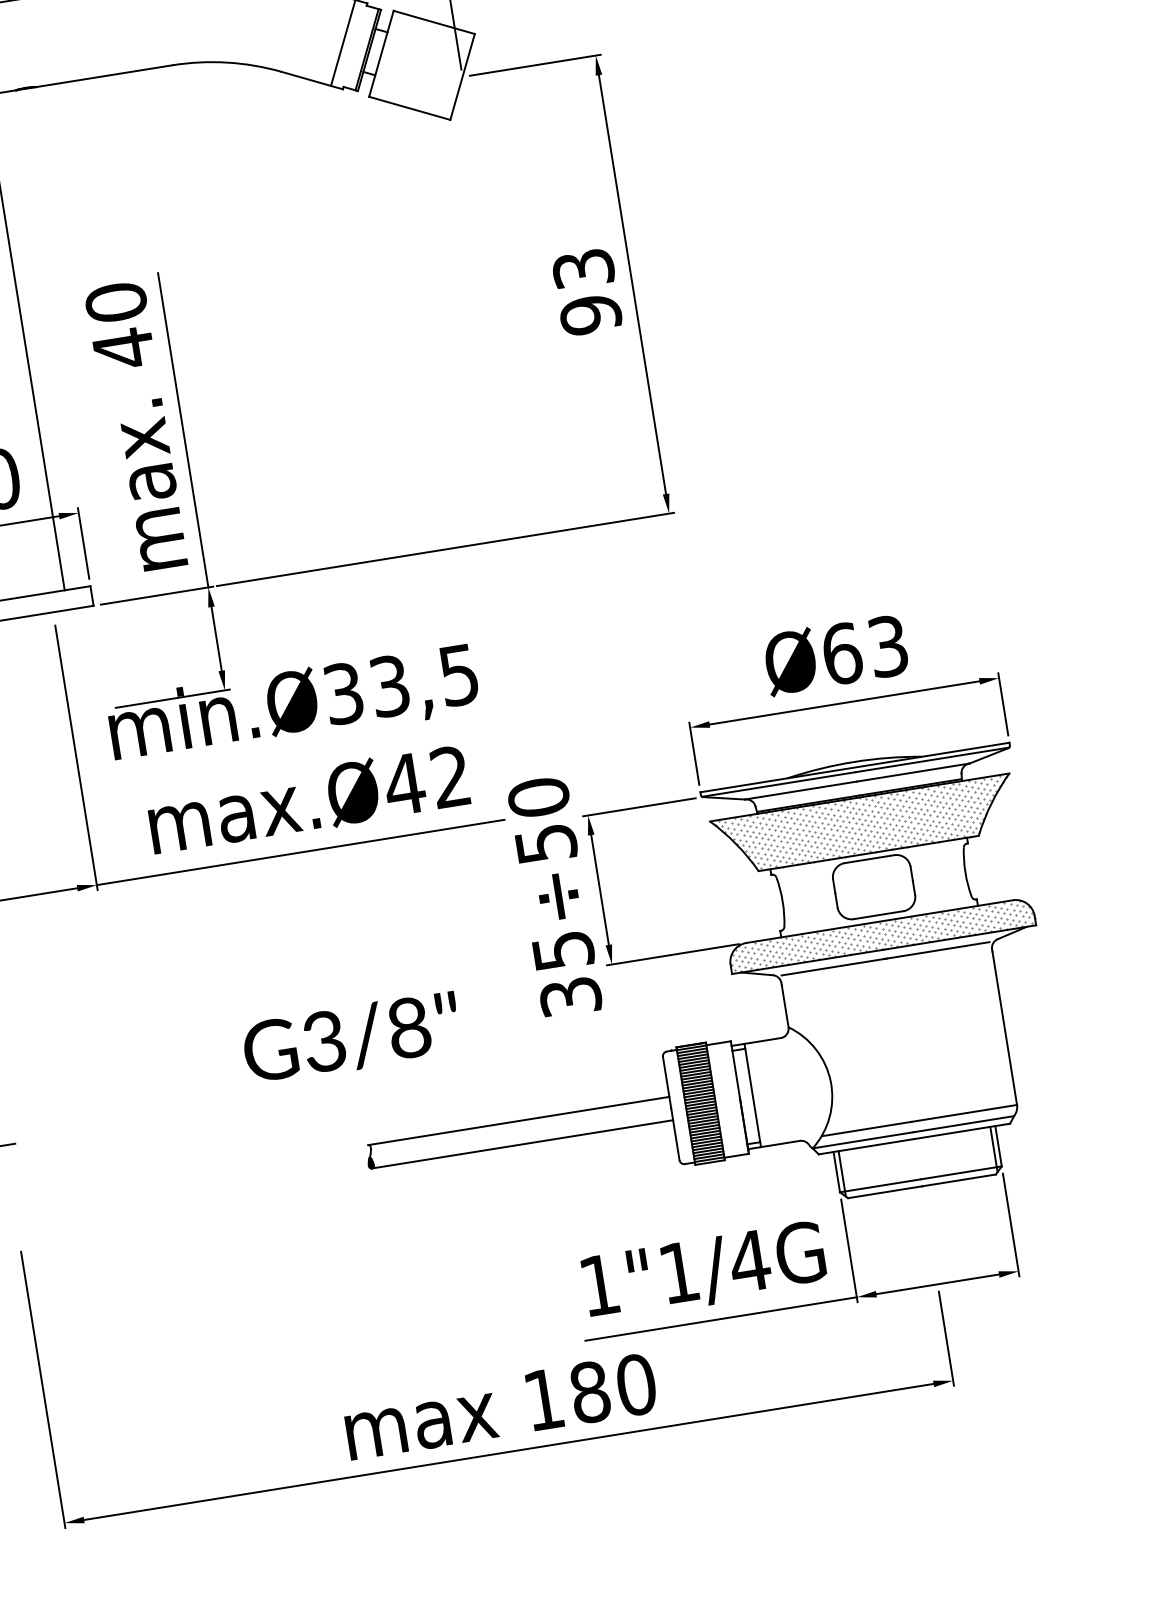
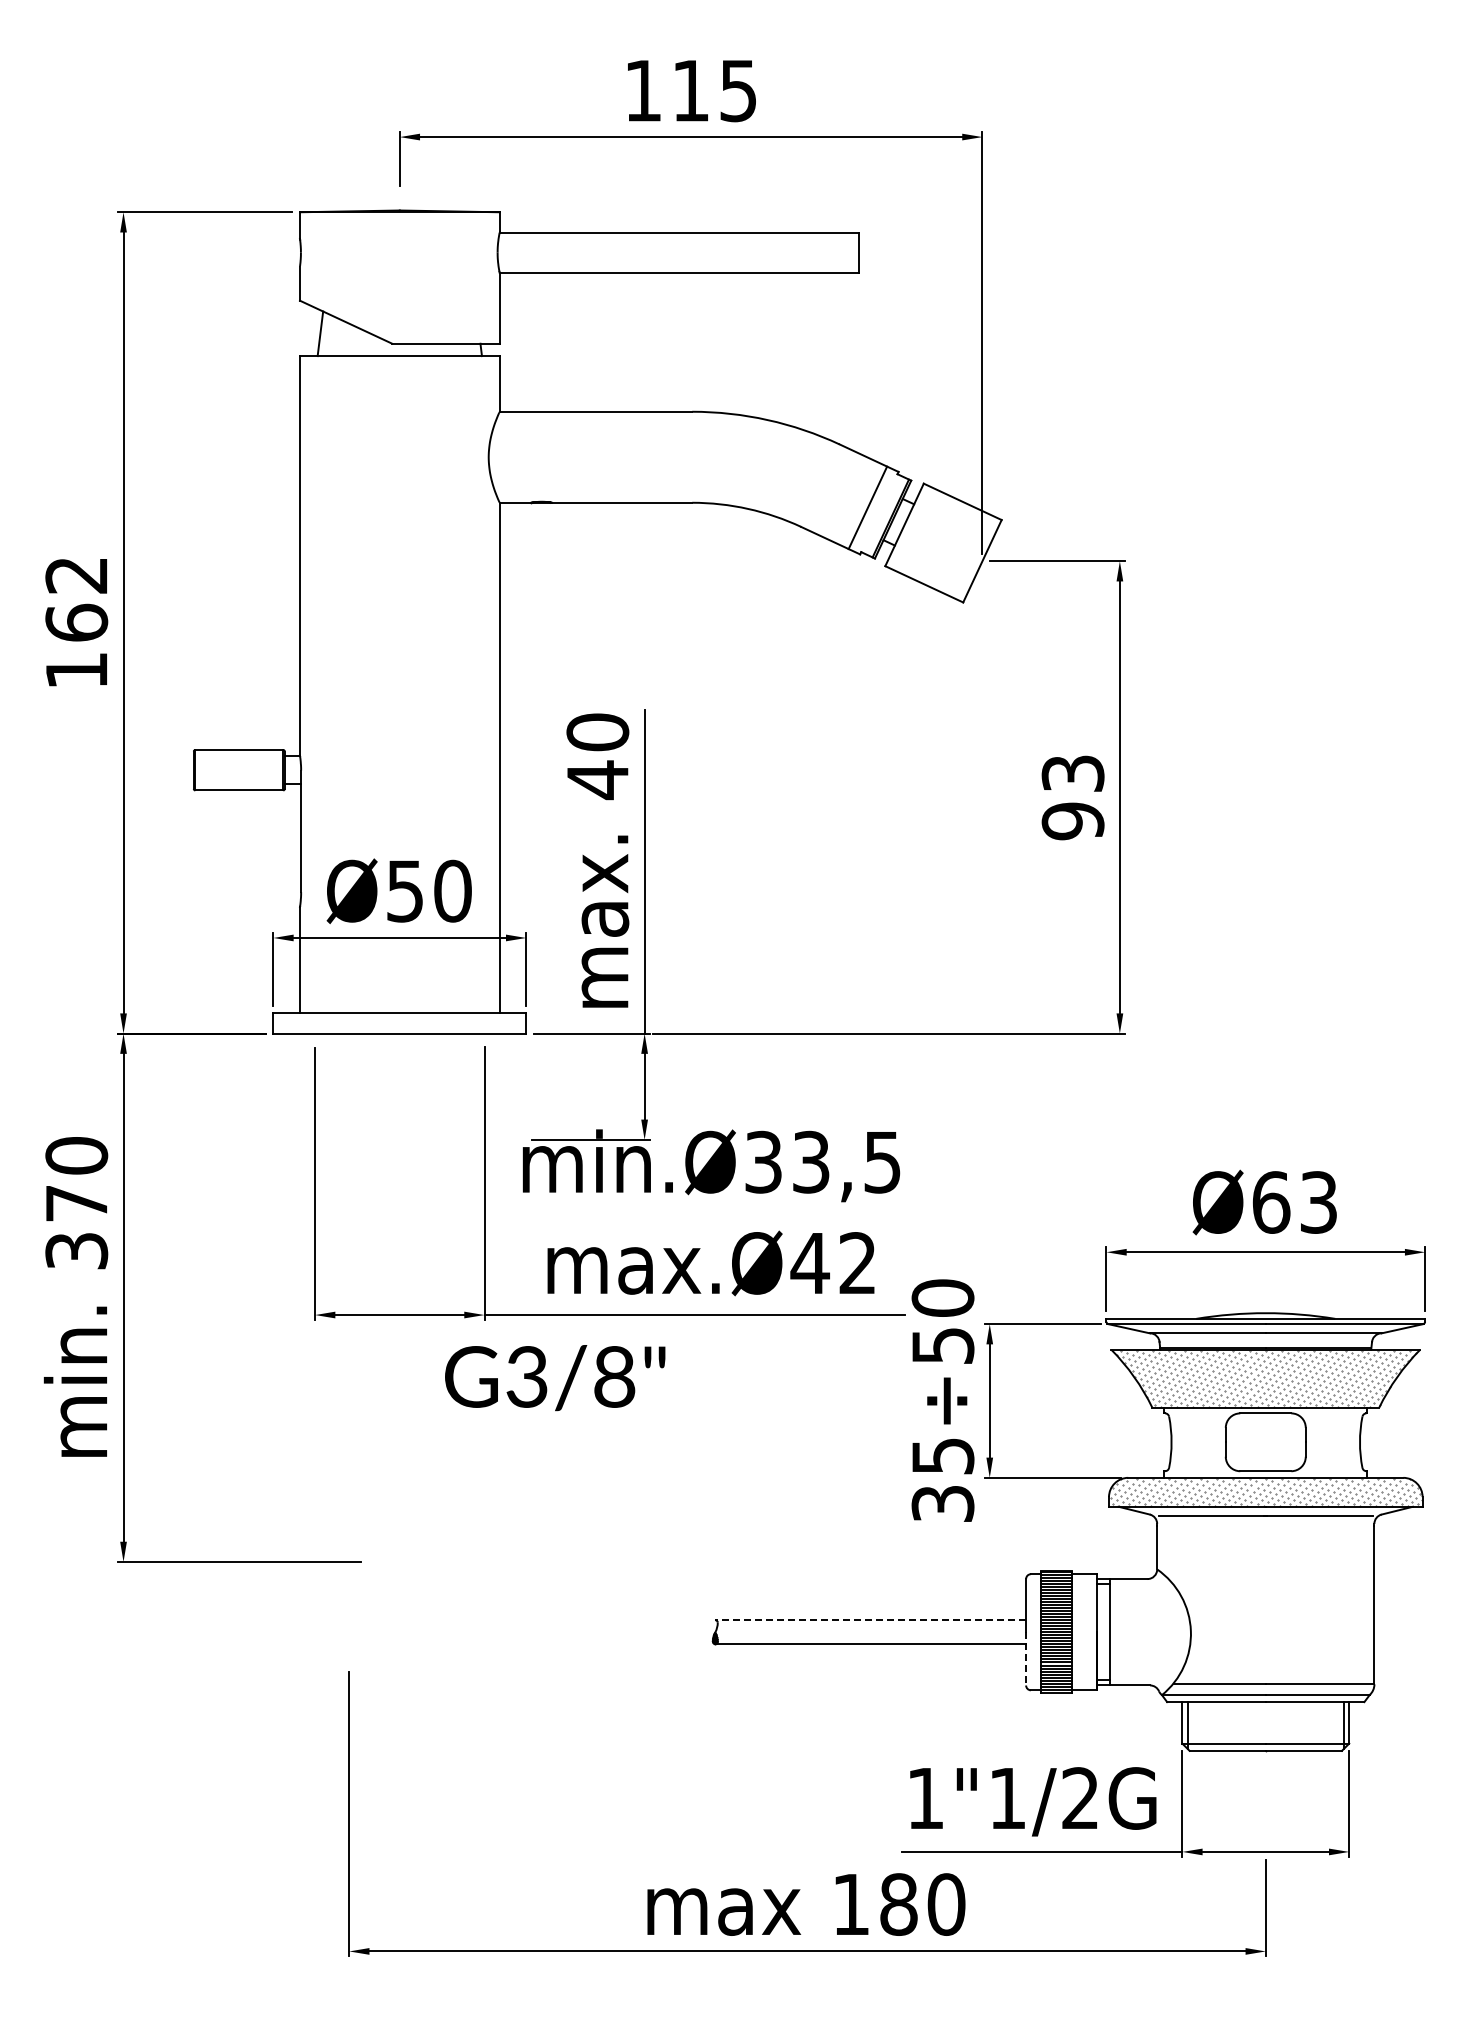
text: (352, 1038) -> (555, 1378), moved
line: (518, 1121) -> (870, 1620), solid -> dashed
line: (675, 1133) -> (1026, 1658), solid -> dashed
text: (749, 1260) -> (1080, 1797), 1"1/4G -> 1"1/2G

